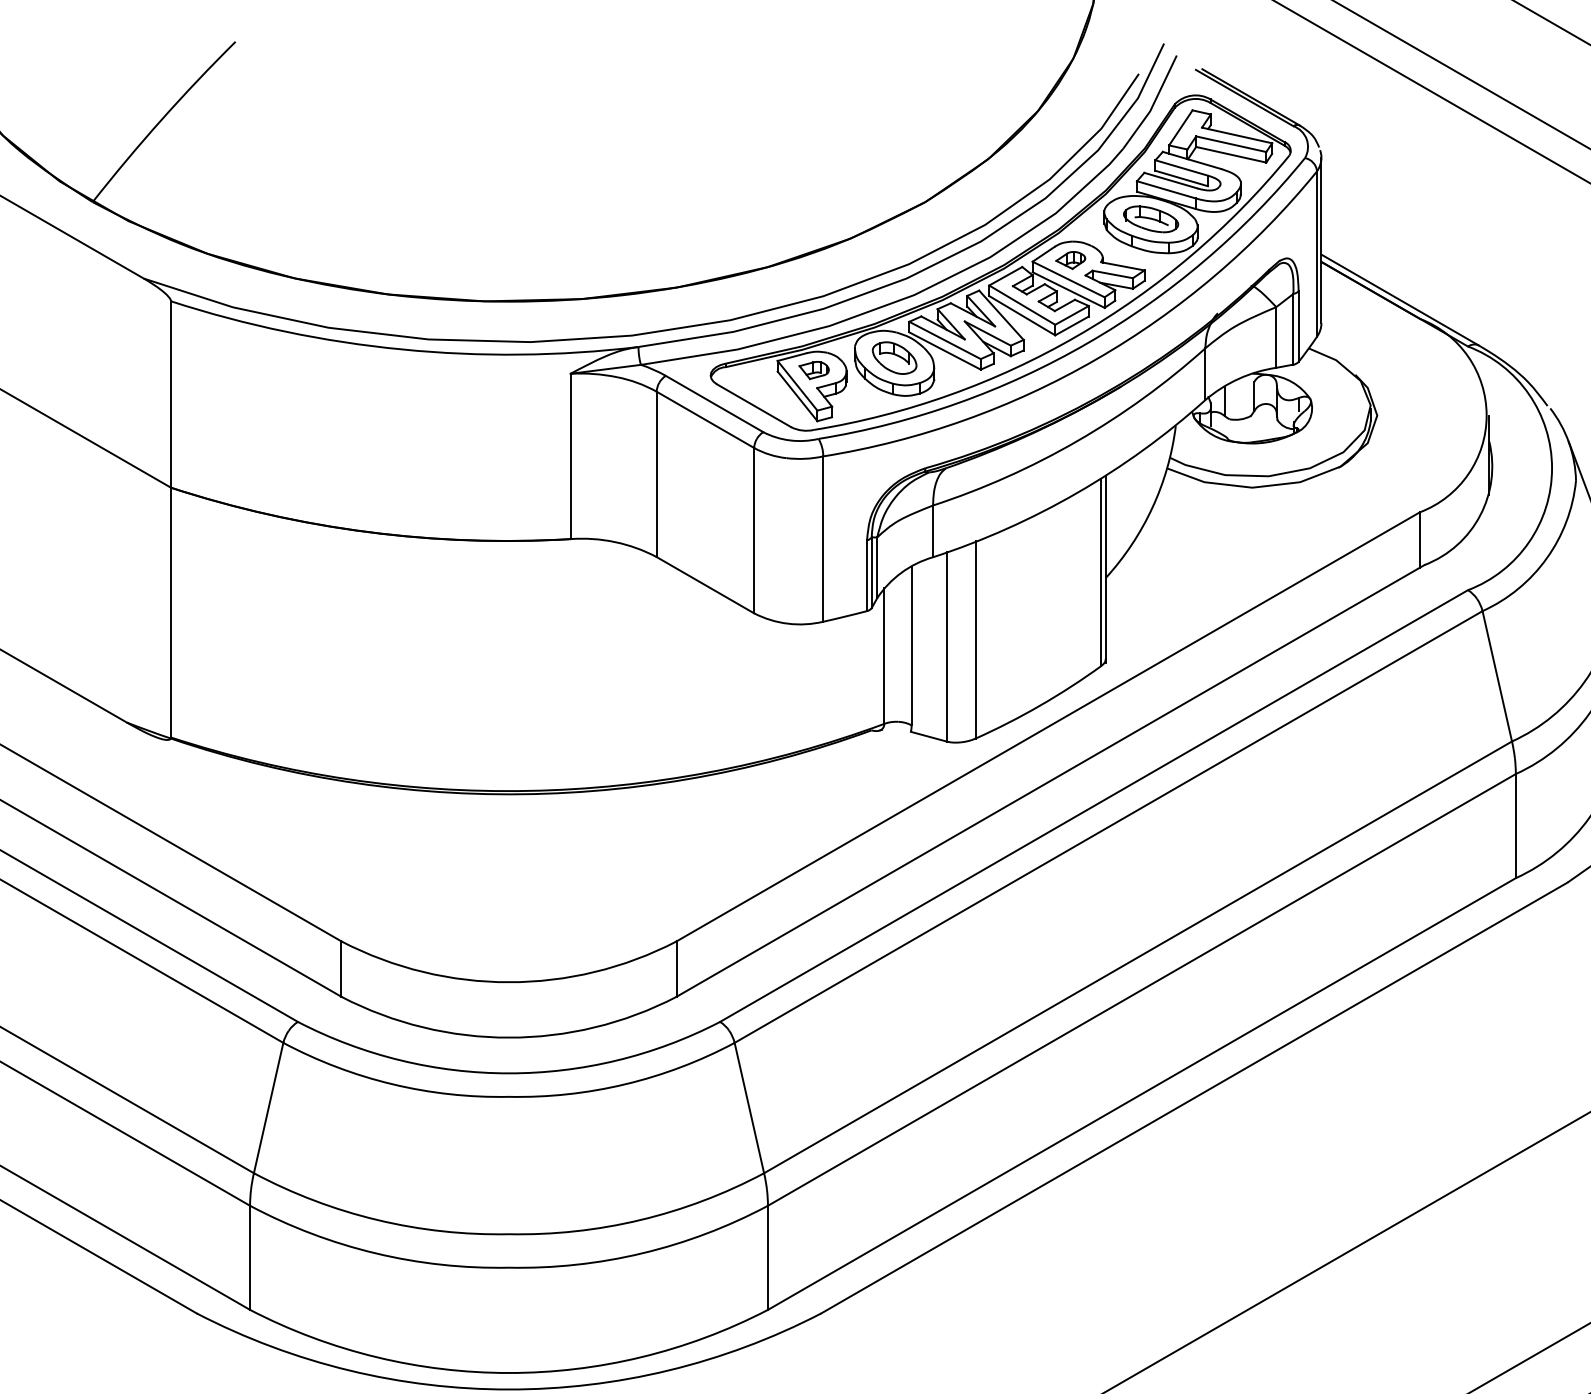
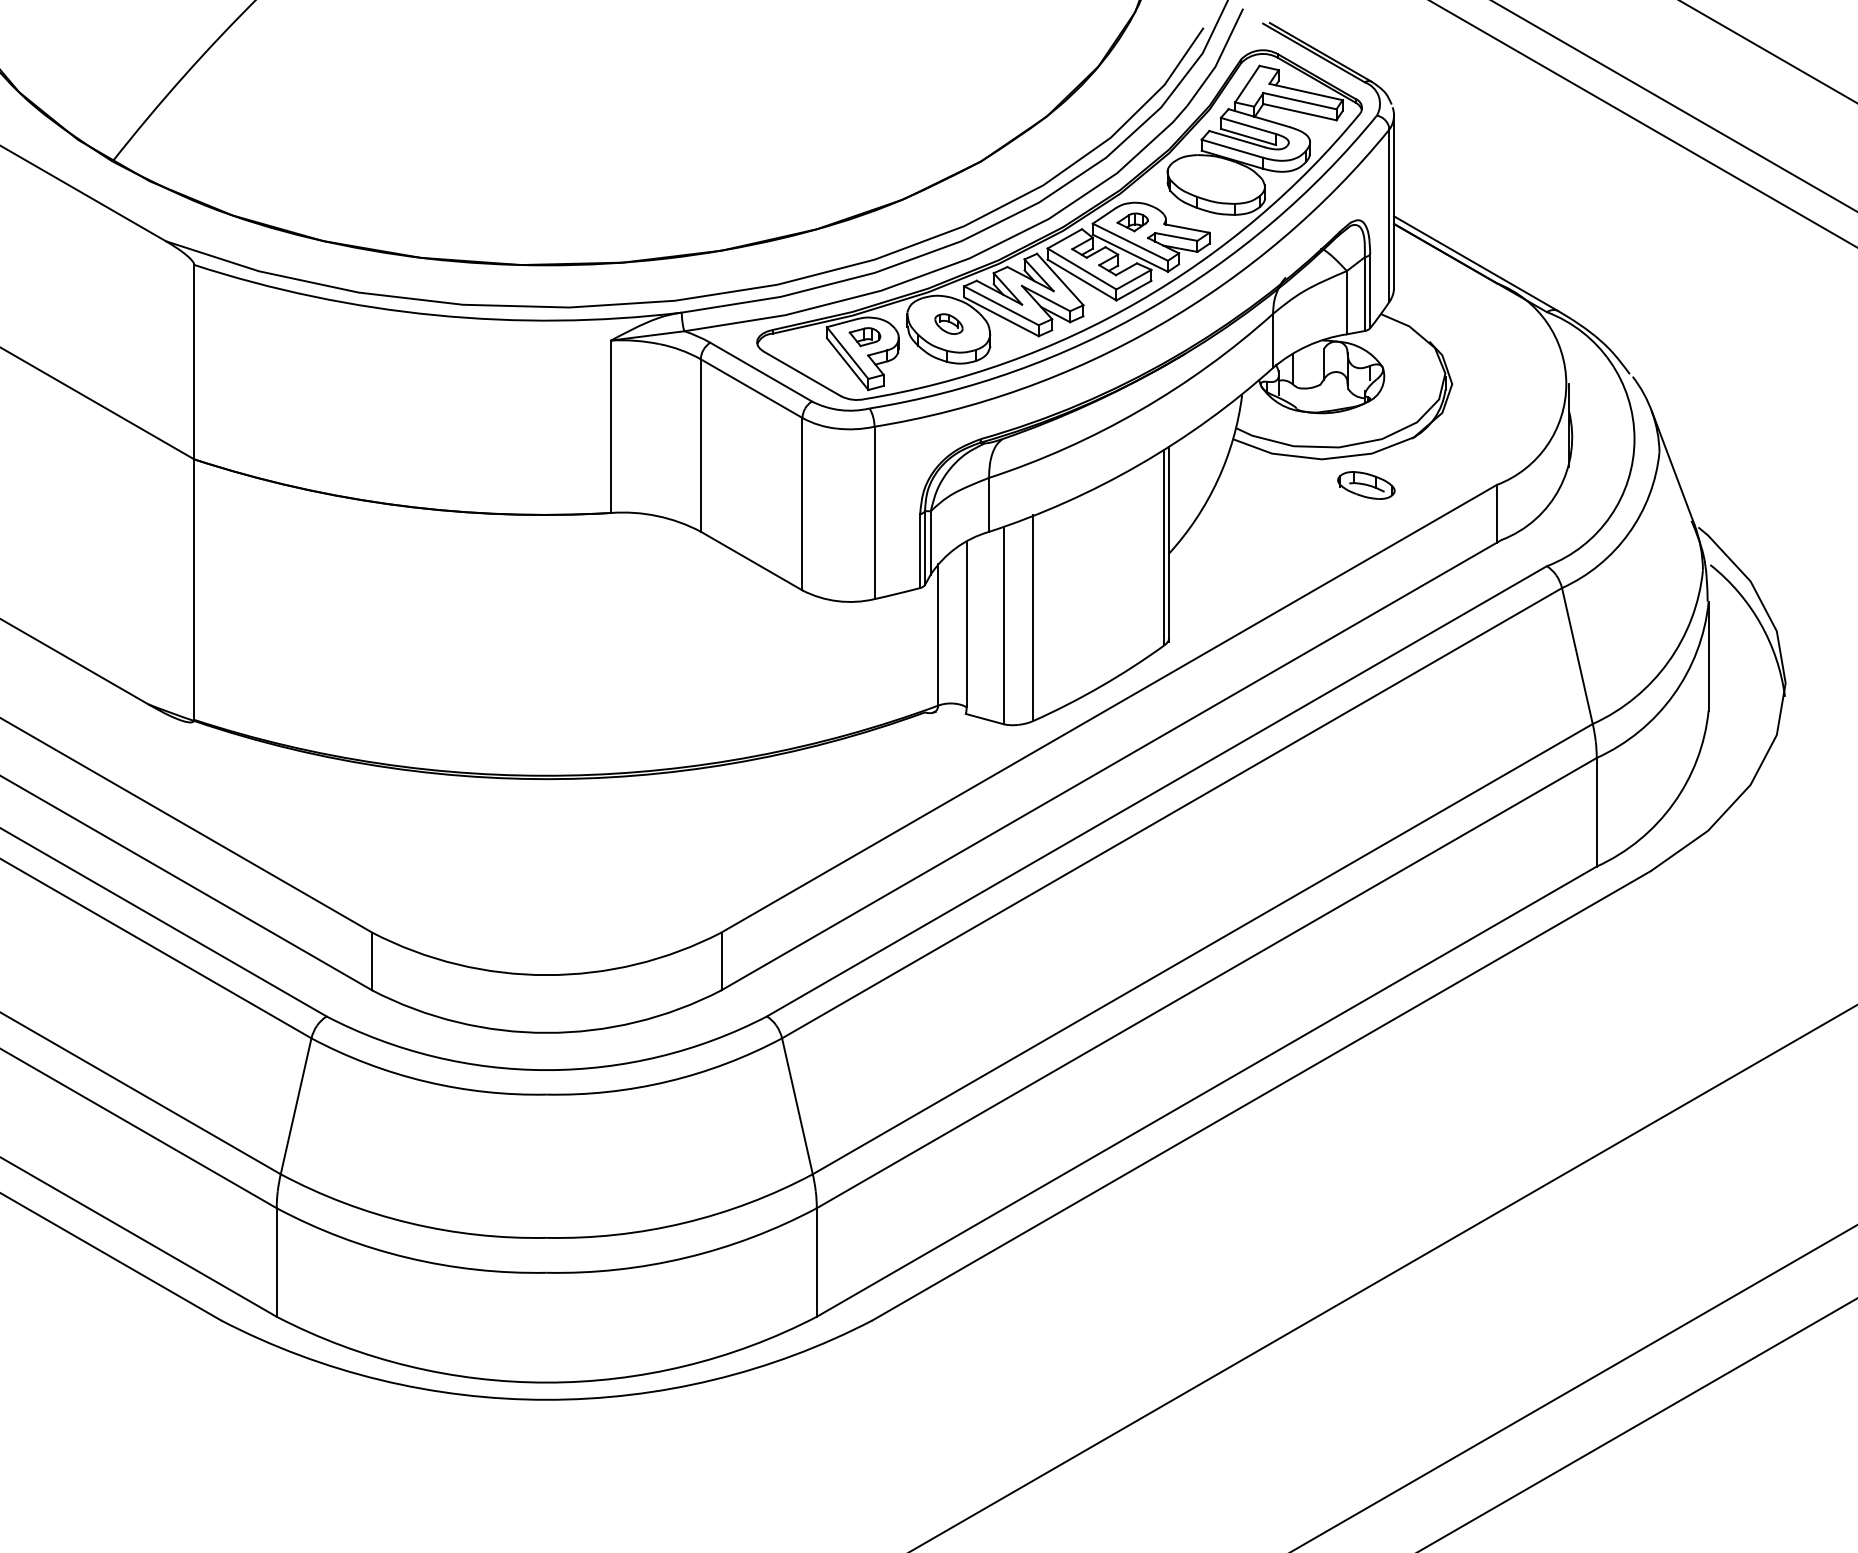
part: (1151, 219) -> (1366, 485), moved
part: (894, 357) -> (948, 323), size x0.6

